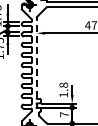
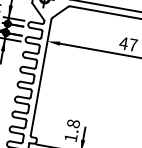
line: (36, 58) -> (40, 78), dashed -> solid

